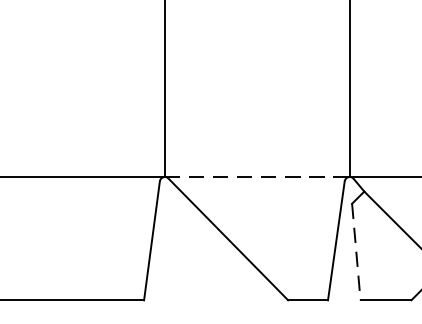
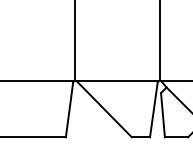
line: (259, 176) -> (118, 80), dashed -> solid
line: (357, 252) -> (163, 115), dashed -> solid

